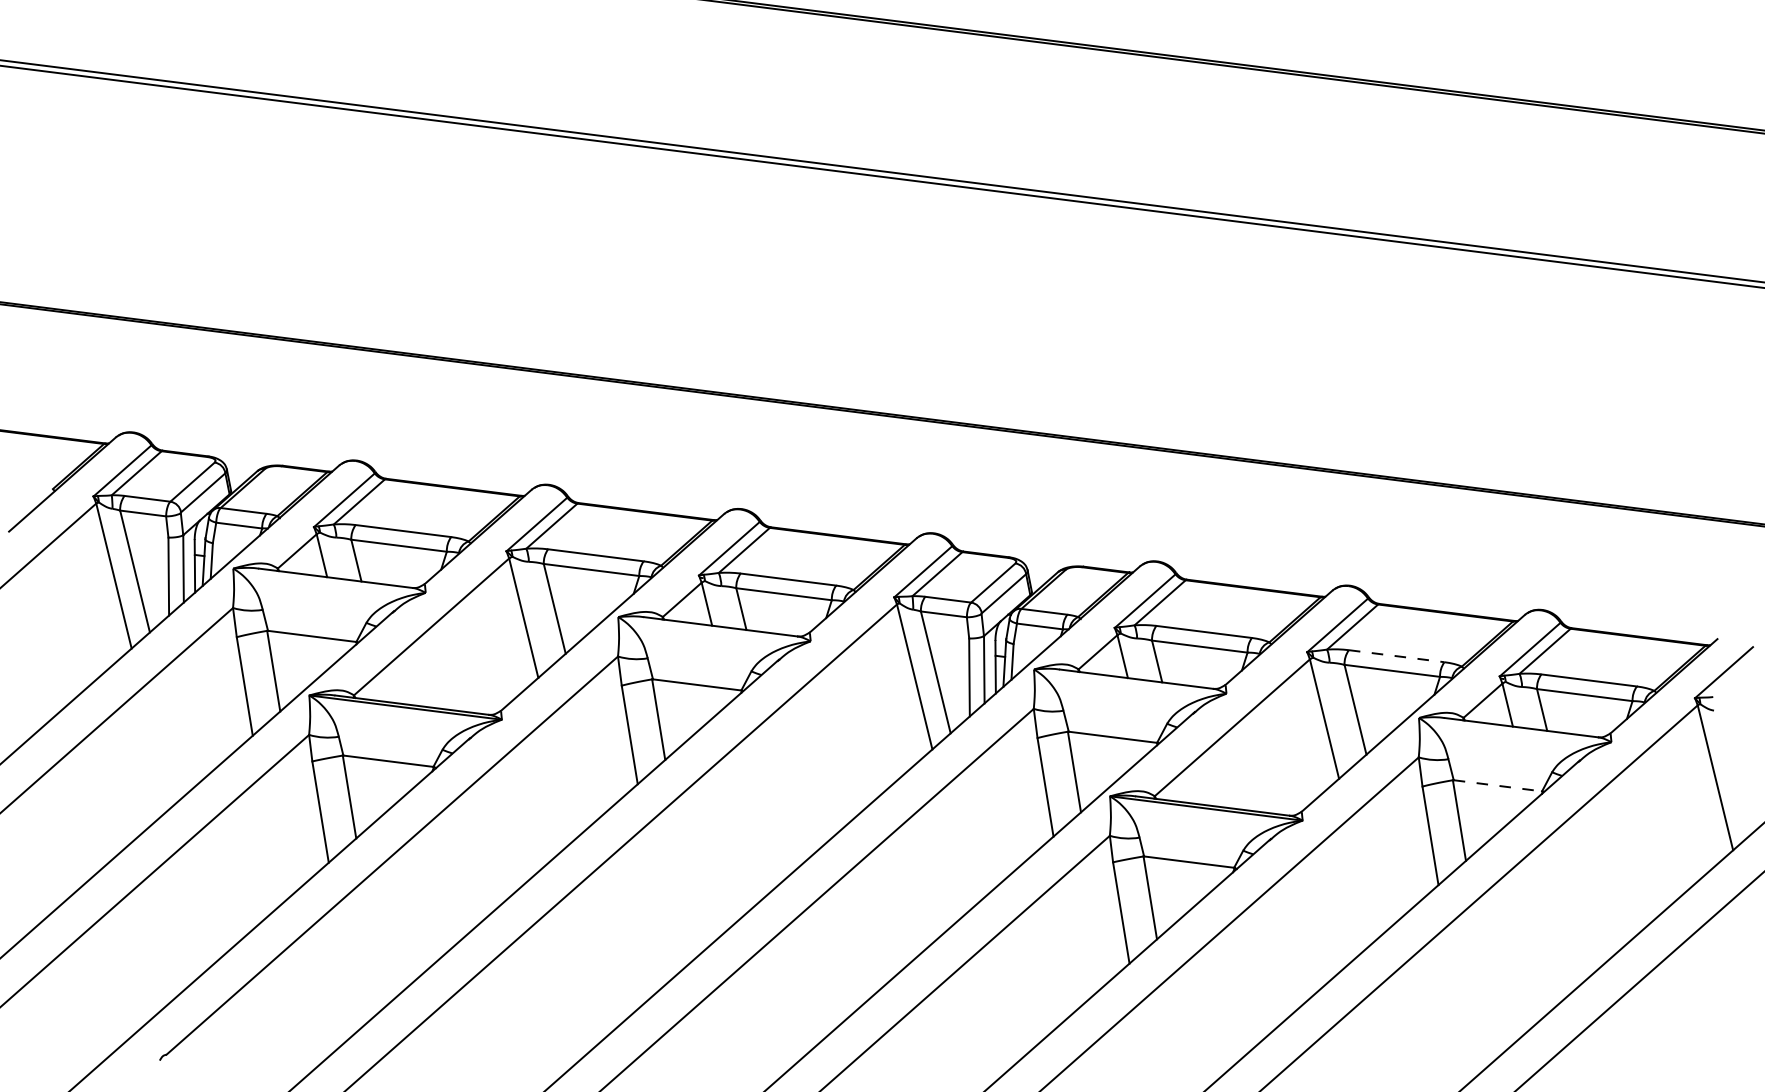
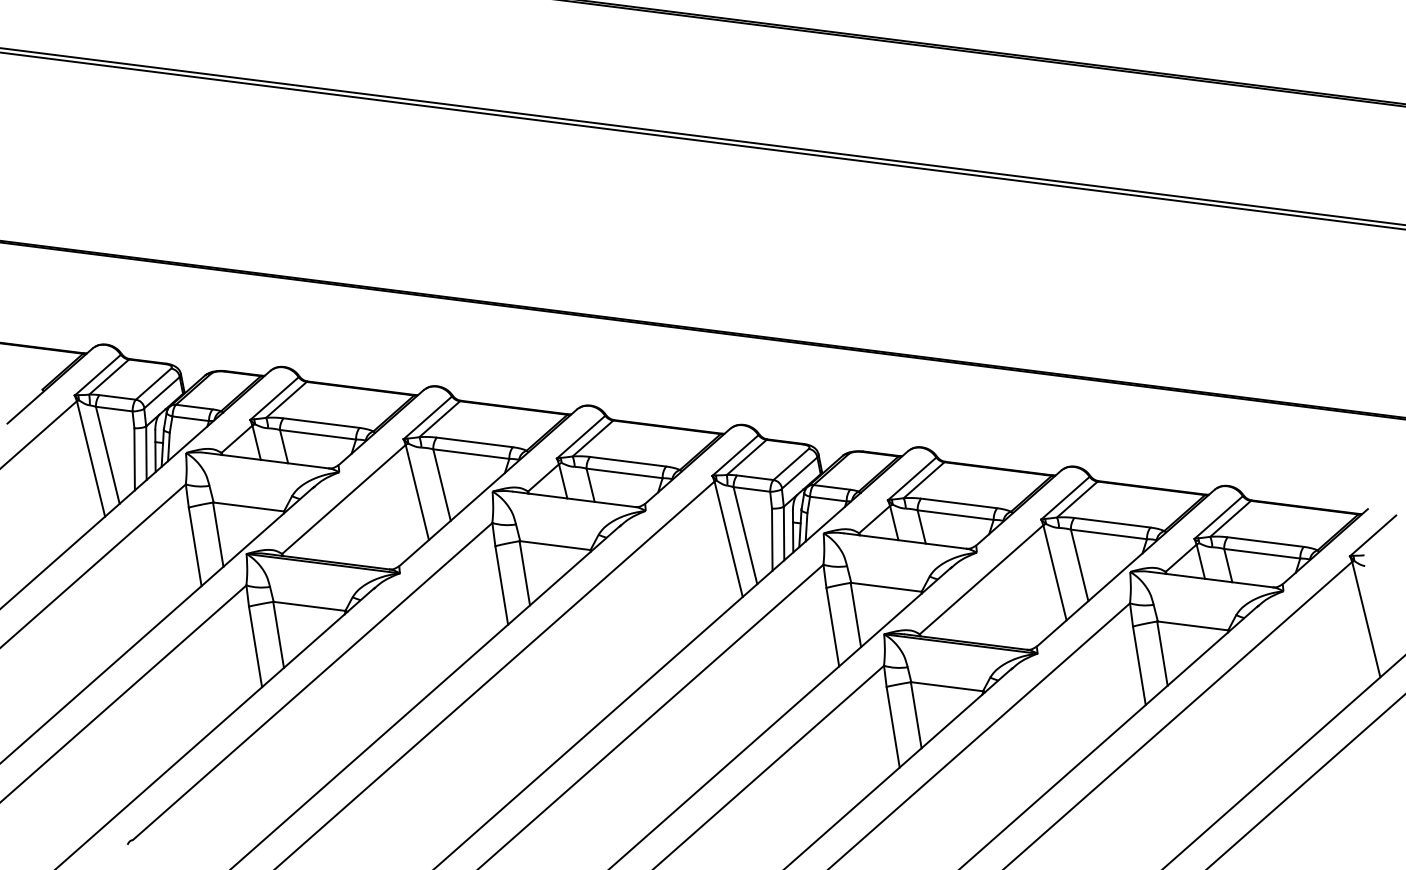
line: (1397, 656) -> (1113, 522), dashed -> solid
line: (1497, 785) -> (1192, 625), dashed -> solid

